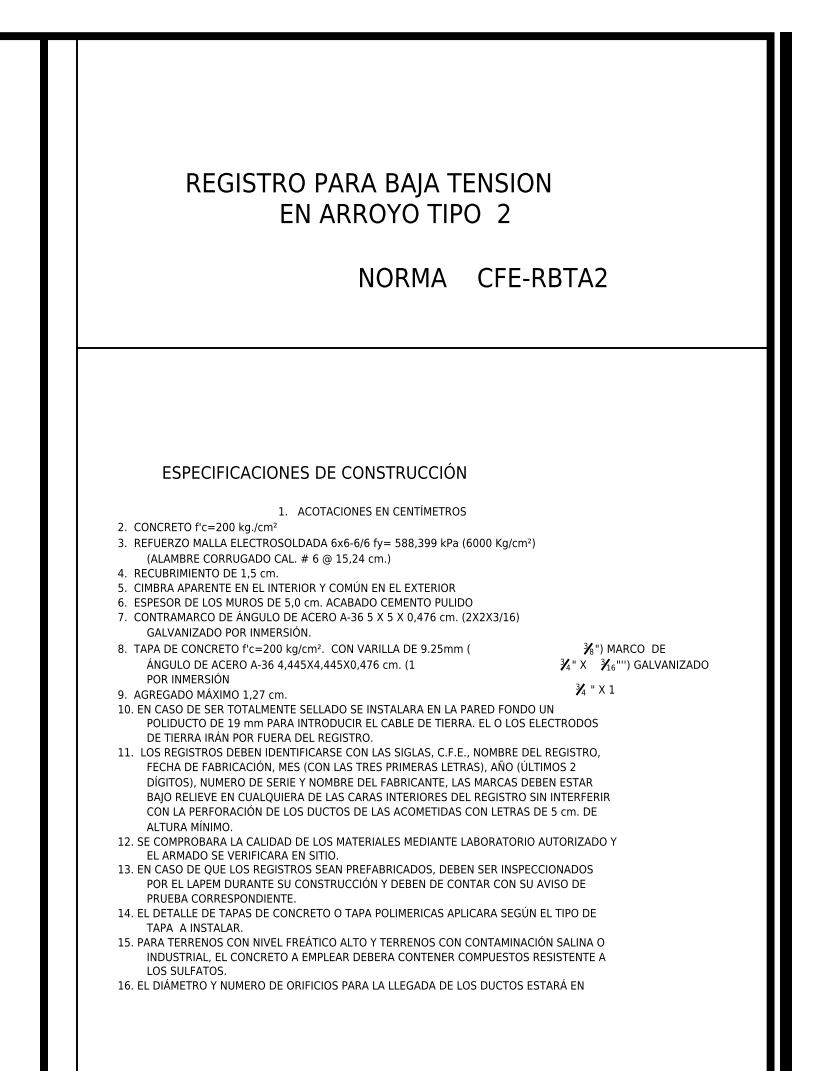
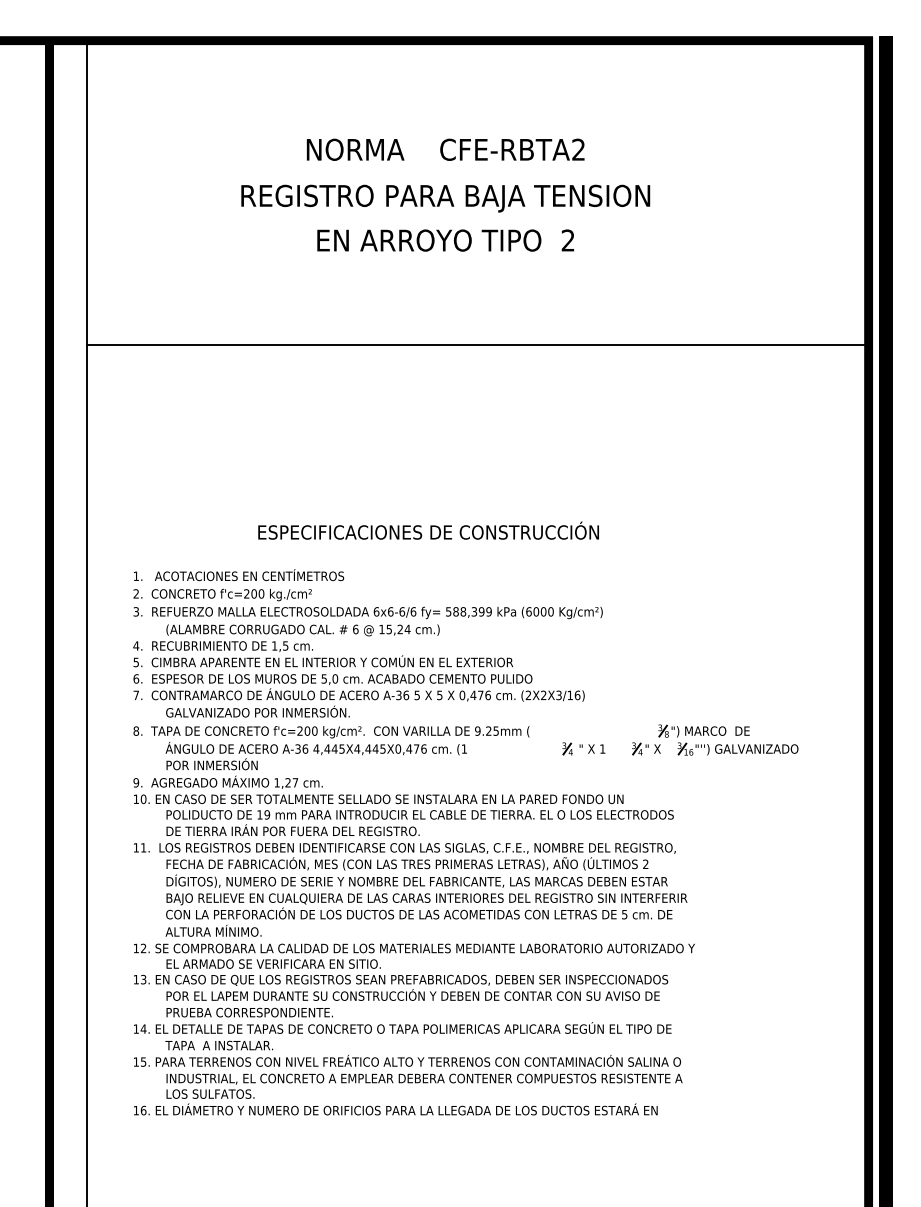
text: (368, 185) -> (445, 198), moved
text: (483, 277) -> (445, 149), moved
line: (423, 347) -> (477, 344), moved
text: (314, 470) -> (428, 530), moved
text: (373, 510) -> (239, 575), moved
part: (594, 688) -> (583, 748), moved

